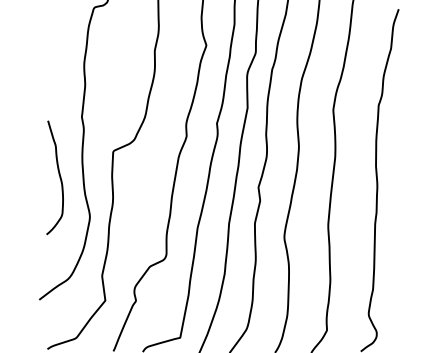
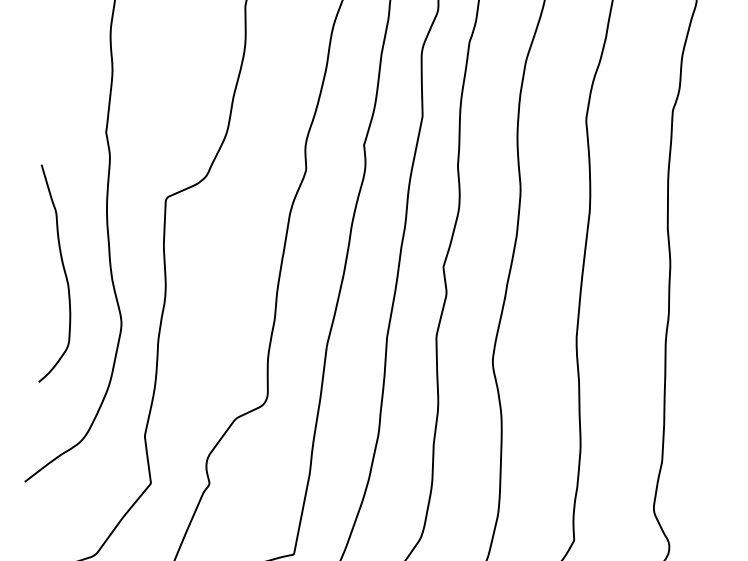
curve: (58, 174) -> (61, 267), moved

